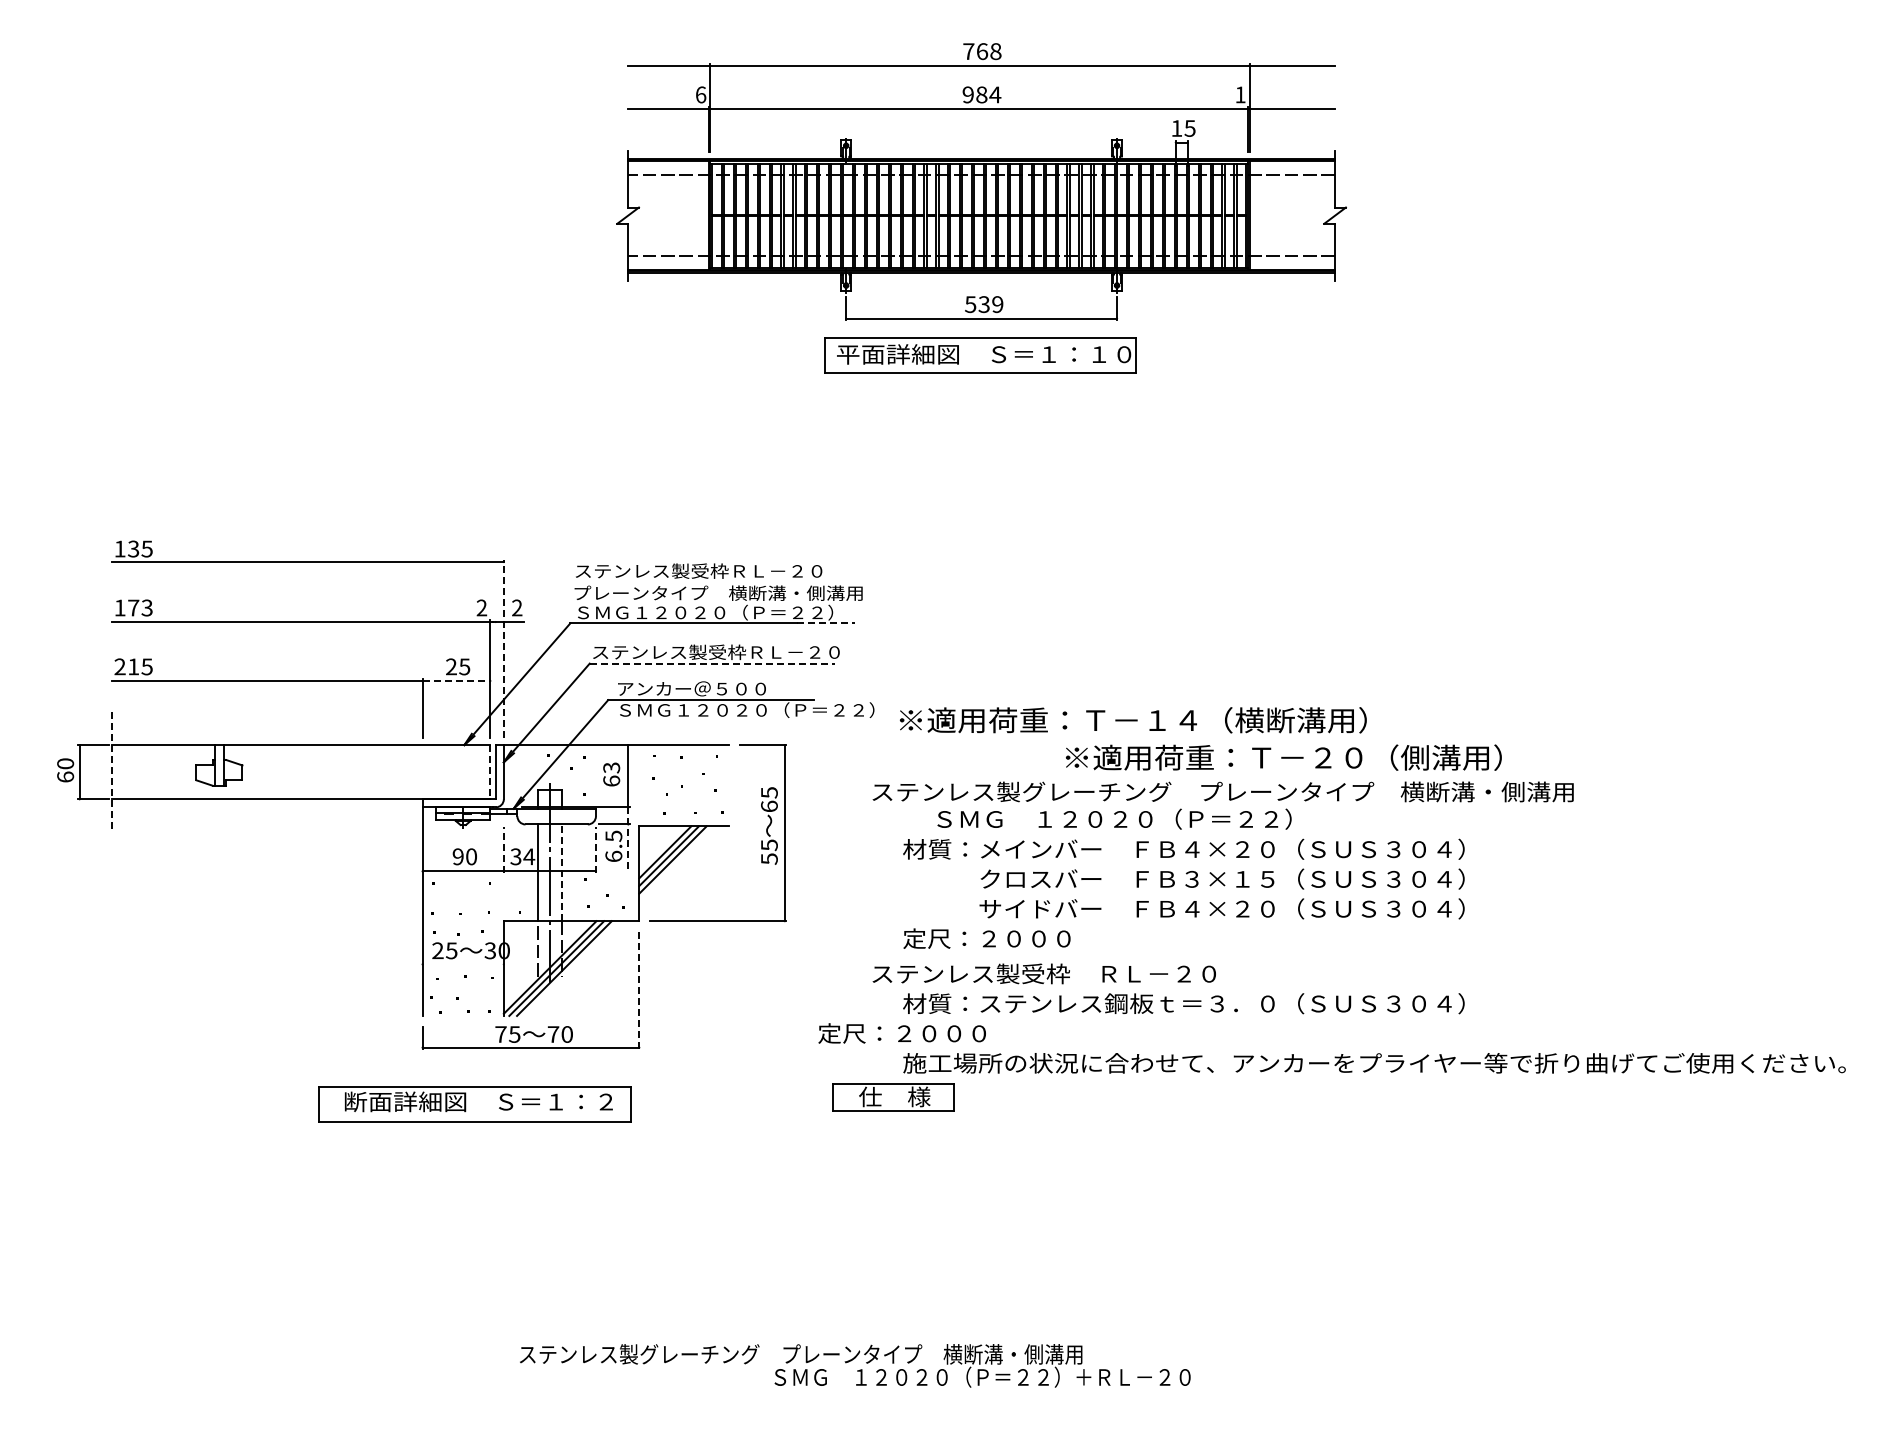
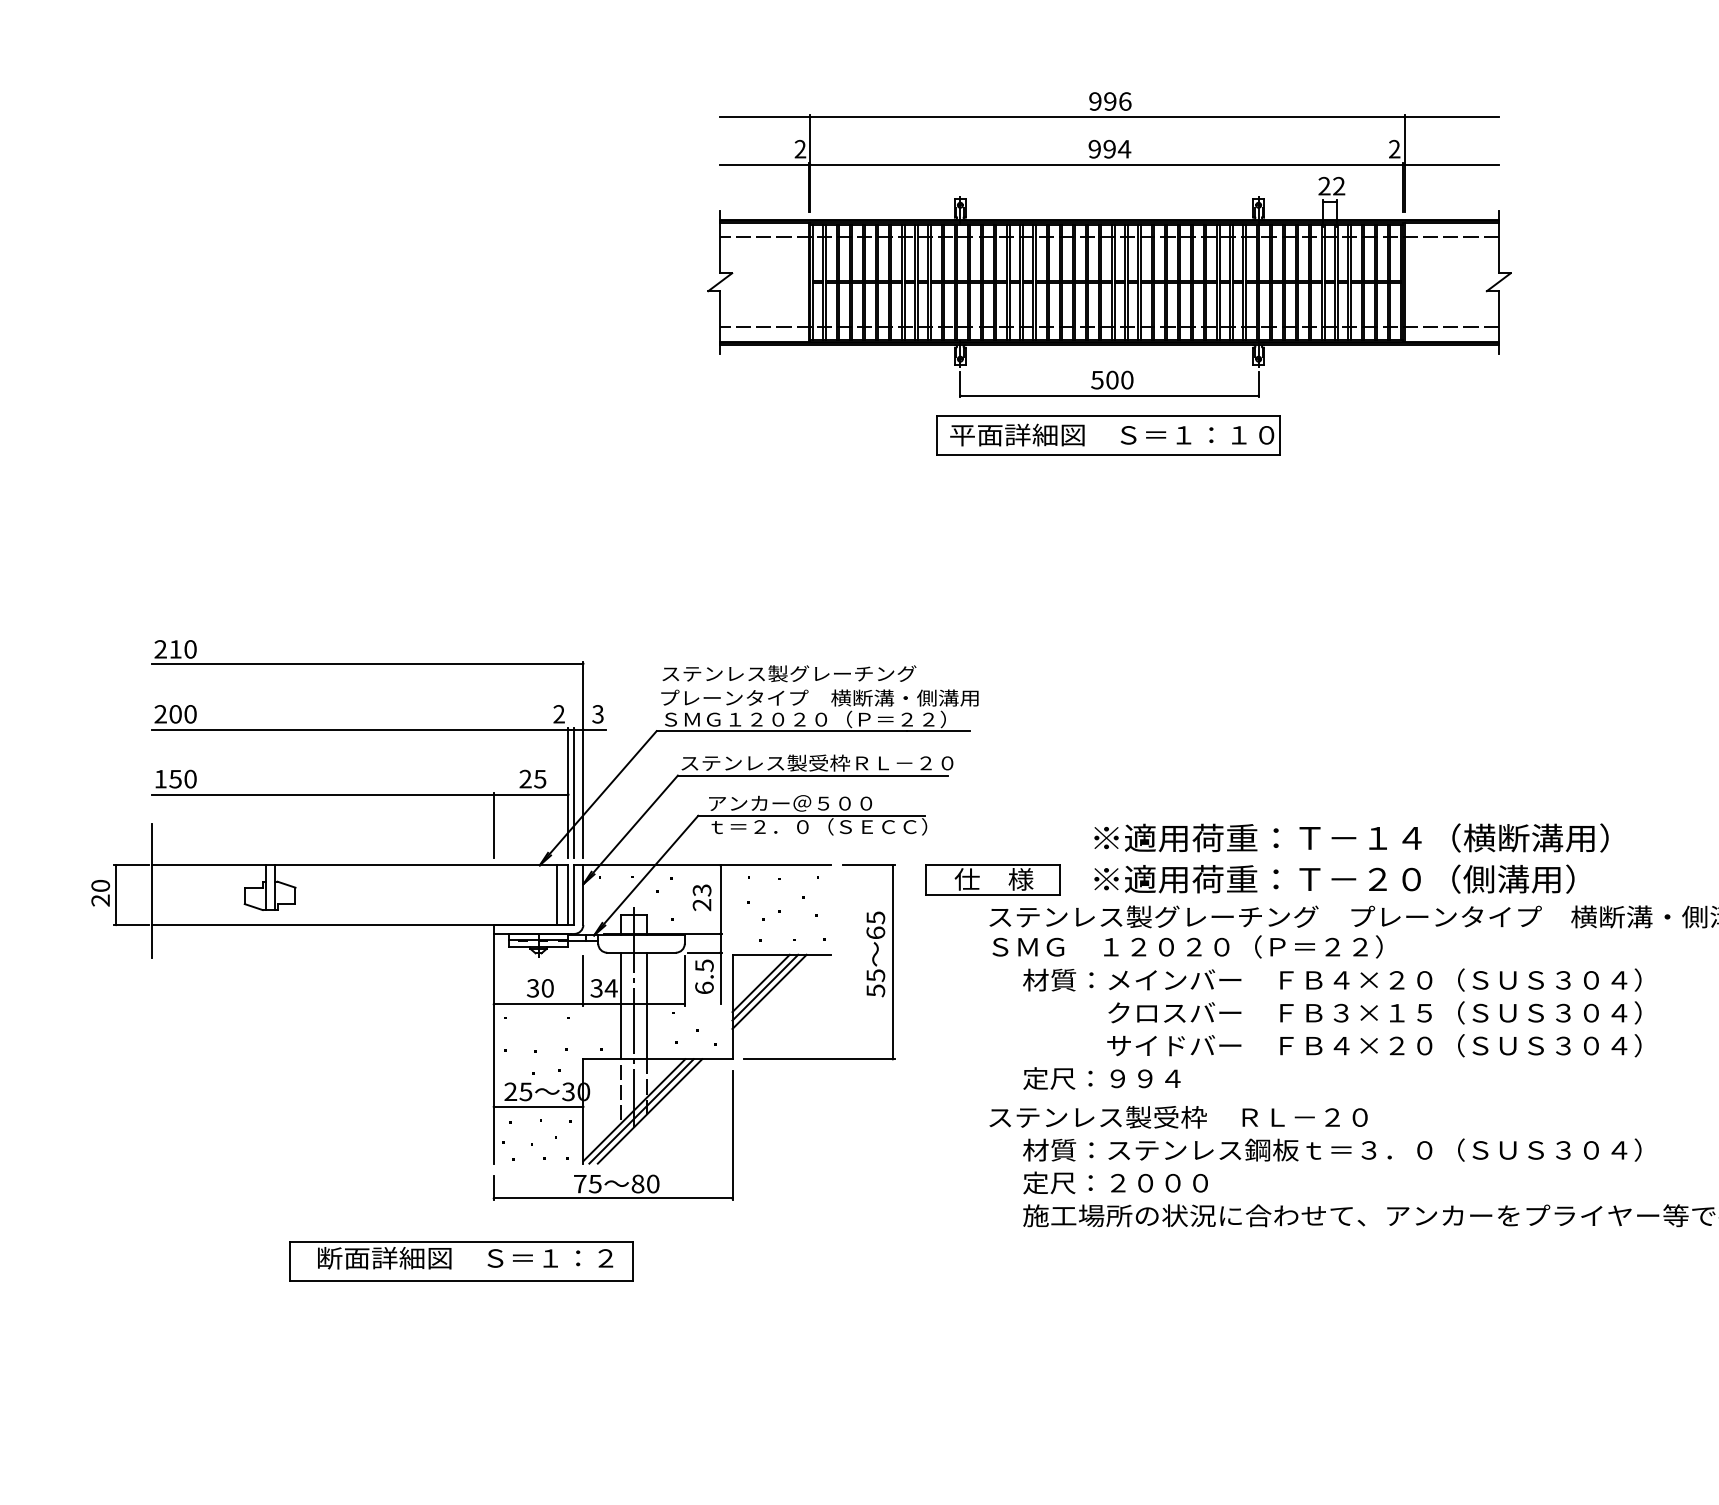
text: (982, 51) -> (1110, 101), 768 -> 996
text: (700, 94) -> (799, 148), 6 -> 2
text: (981, 94) -> (1109, 148), 984 -> 994
text: (1240, 94) -> (1394, 148), 1 -> 2
text: (1183, 128) -> (1331, 186), 15 -> 22
text: (990, 304) -> (1119, 380), 539 -> 500
text: (133, 548) -> (175, 648), 135 -> 210
text: (756, 570) -> (861, 673), ステンレス製受枠ＲＬ－２０ -> ステンレス製グレーチング
text: (133, 607) -> (175, 713), 173 -> 200
text: (517, 608) -> (598, 714), 2 -> 3
line: (826, 623) -> (938, 731), dashed -> solid
line: (503, 649) -> (582, 760), dashed -> solid
line: (712, 663) -> (813, 775), dashed -> solid
text: (133, 666) -> (175, 778), 215 -> 150
line: (495, 679) -> (574, 793), added
line: (456, 680) -> (531, 794), dashed -> solid
text: (747, 709) -> (851, 826), ＳＭＧ１２０２０（Ｐ＝２２） -> ｔ＝２．０（ＳＥＣＣ）
text: (1133, 720) -> (1351, 838), moved
text: (1283, 757) -> (1334, 878), moved
line: (112, 768) -> (152, 891), dashed -> solid
line: (479, 772) -> (556, 895), added
line: (490, 772) -> (568, 895), dashed -> solid
text: (65, 776) -> (100, 899), 60 -> 20
text: (611, 780) -> (701, 904), 63 -> 23
text: (1114, 818) -> (1187, 946), moved
line: (628, 839) -> (720, 969), dashed -> solid
line: (503, 850) -> (582, 981), dashed -> solid
line: (595, 850) -> (684, 981), dashed -> solid
text: (457, 856) -> (532, 987), 90 -> 30
line: (561, 872) -> (646, 1005), dashed -> solid
text: (1026, 938) -> (1158, 1078), 定尺：２０００ -> 定尺：９９４
line: (462, 964) -> (537, 1106), added
line: (639, 990) -> (732, 1135), dashed -> solid
text: (901, 1033) -> (1114, 1182), moved
text: (553, 1034) -> (638, 1184), 70 -> 80
part: (893, 1097) -> (992, 880), moved
part: (474, 1104) -> (460, 1261), moved

